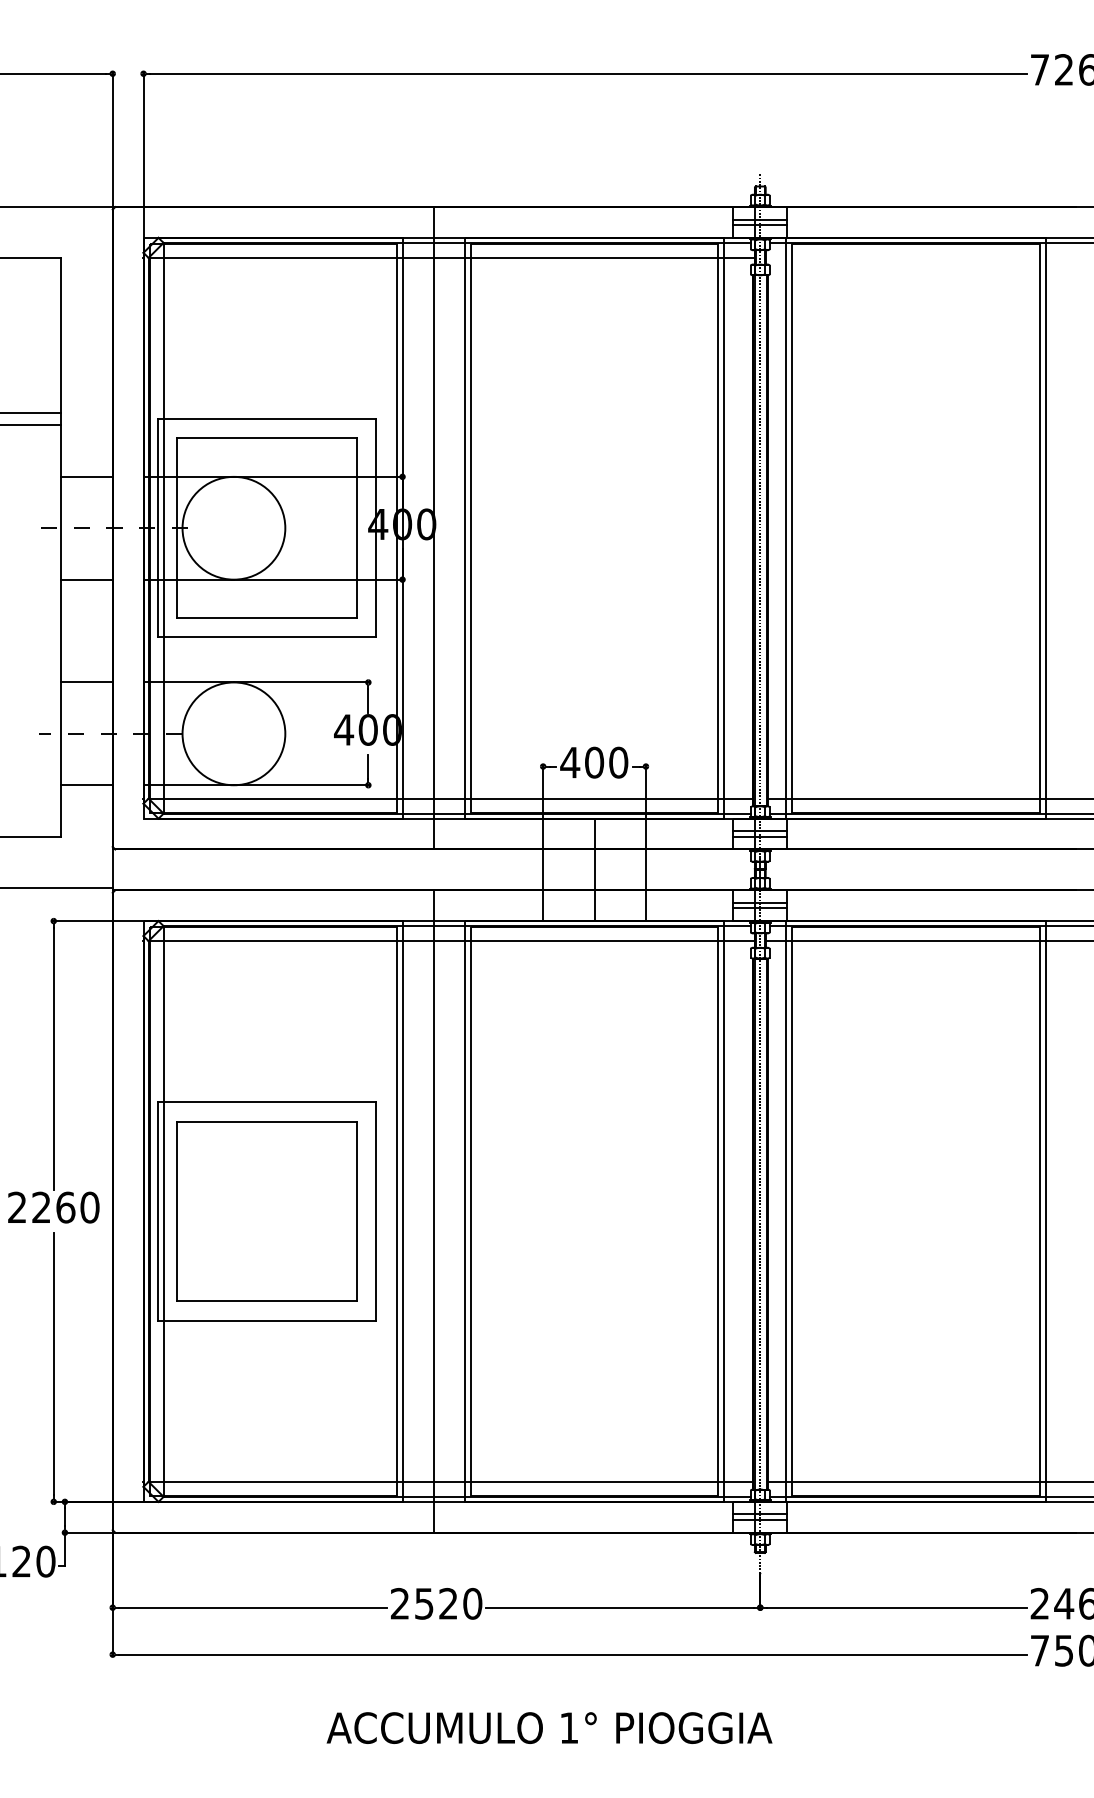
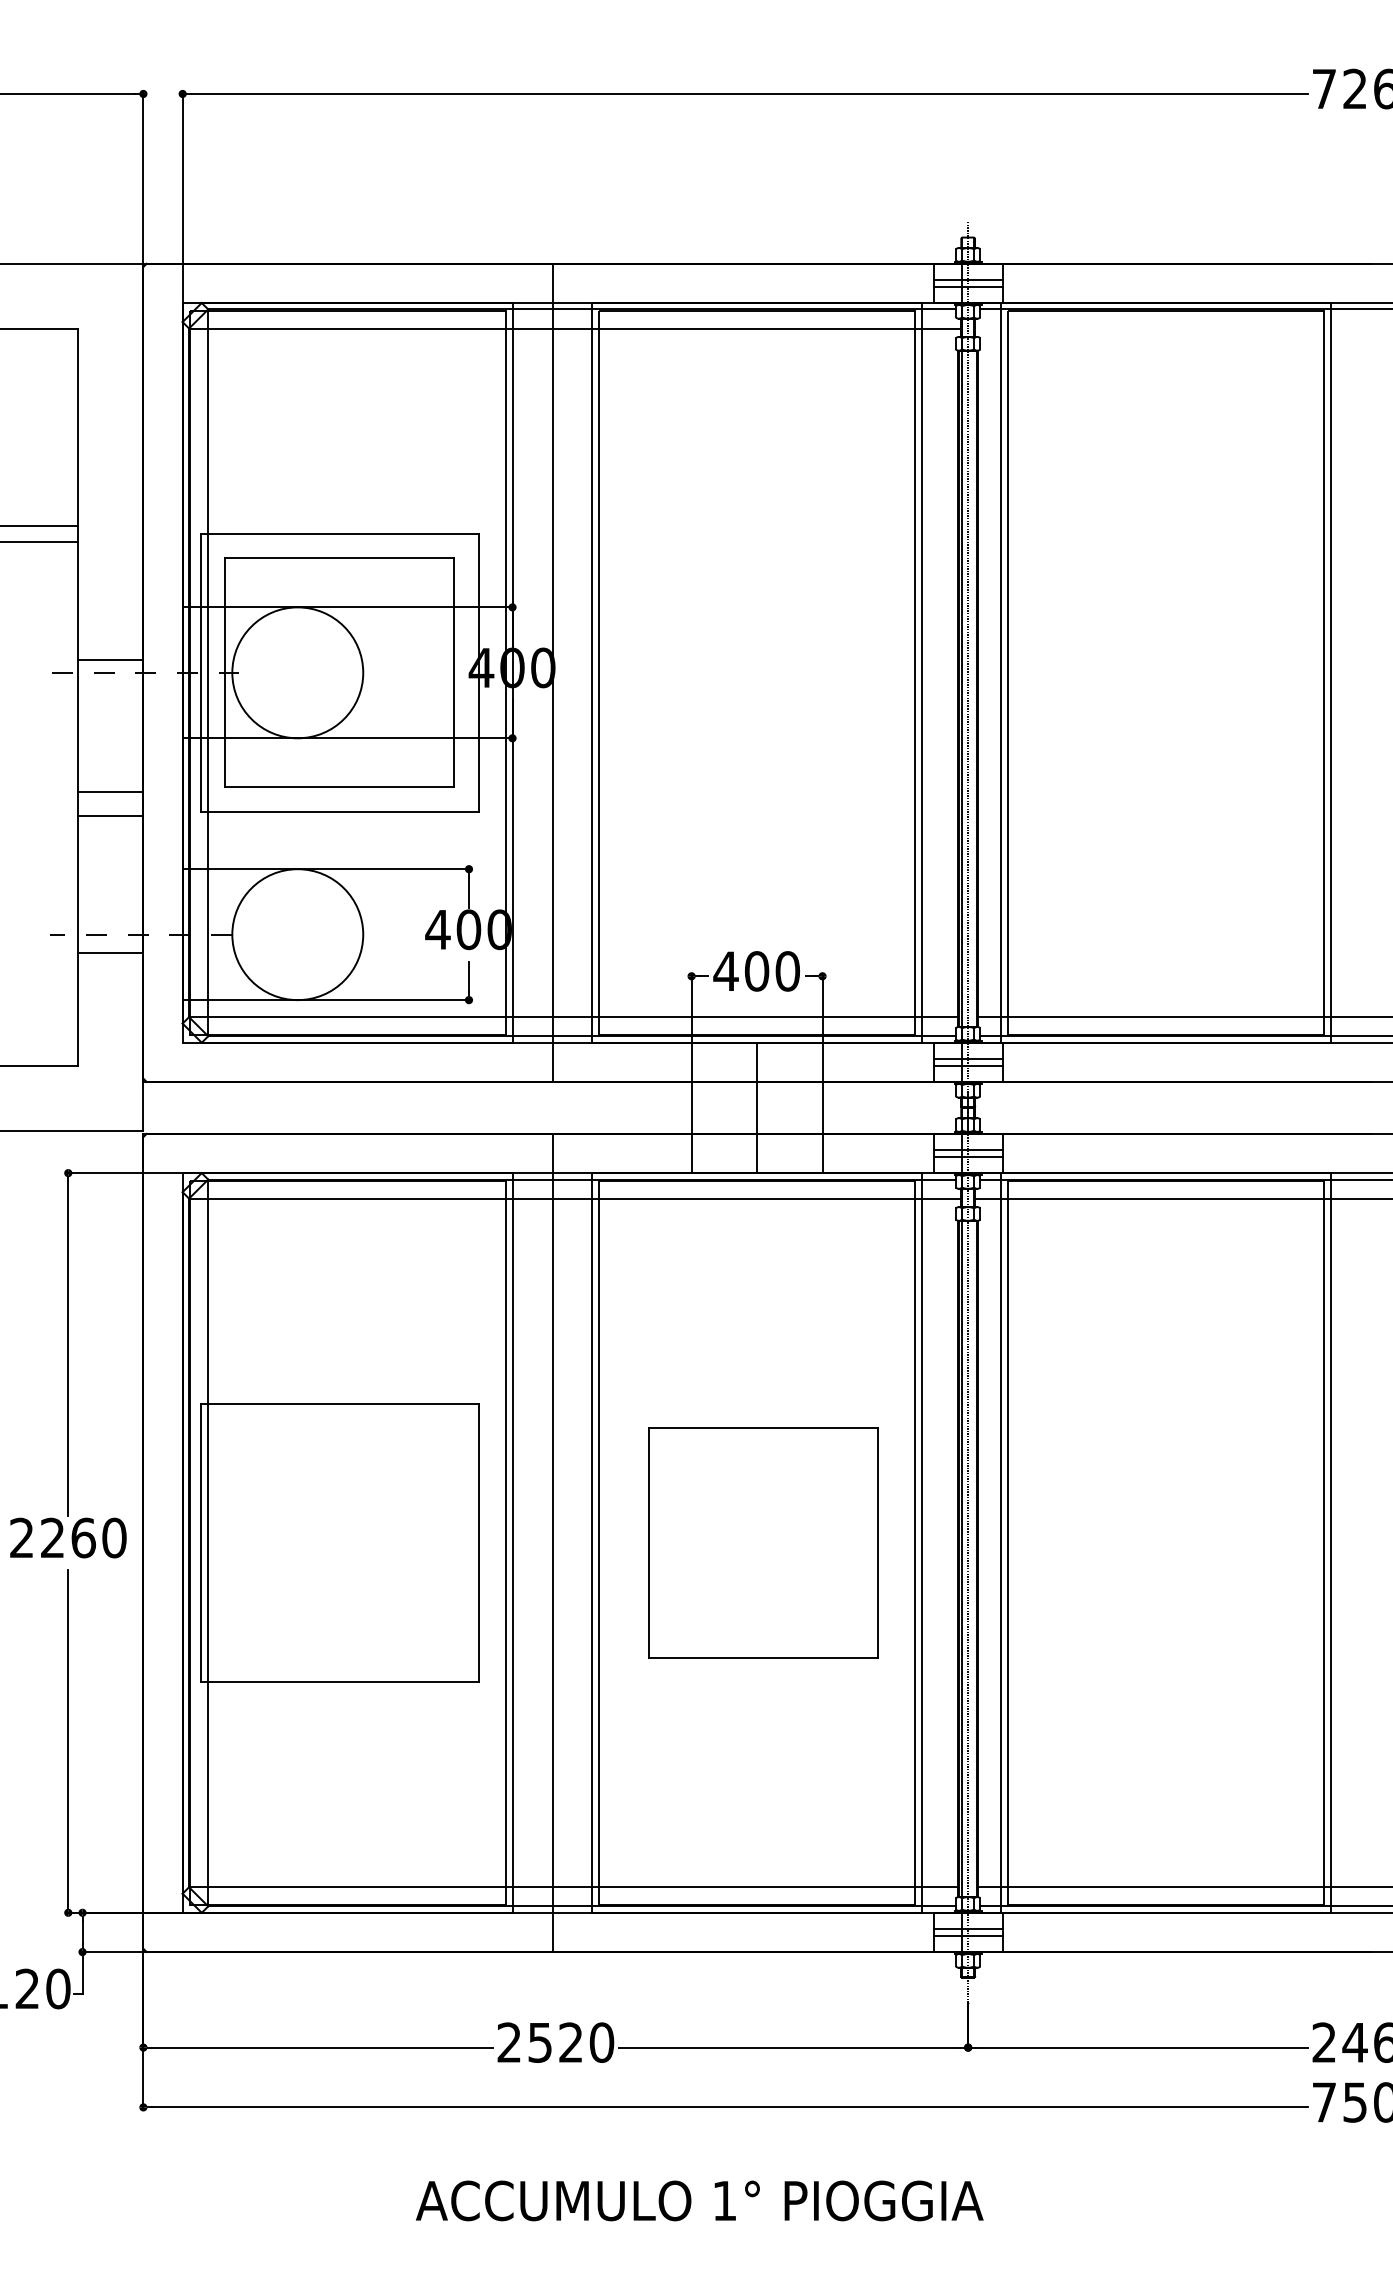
line: (86, 476) -> (110, 659), moved
line: (86, 579) -> (110, 791), moved
line: (86, 682) -> (110, 815), moved
line: (86, 785) -> (110, 953), moved
part: (266, 1211) -> (763, 1543), moved

